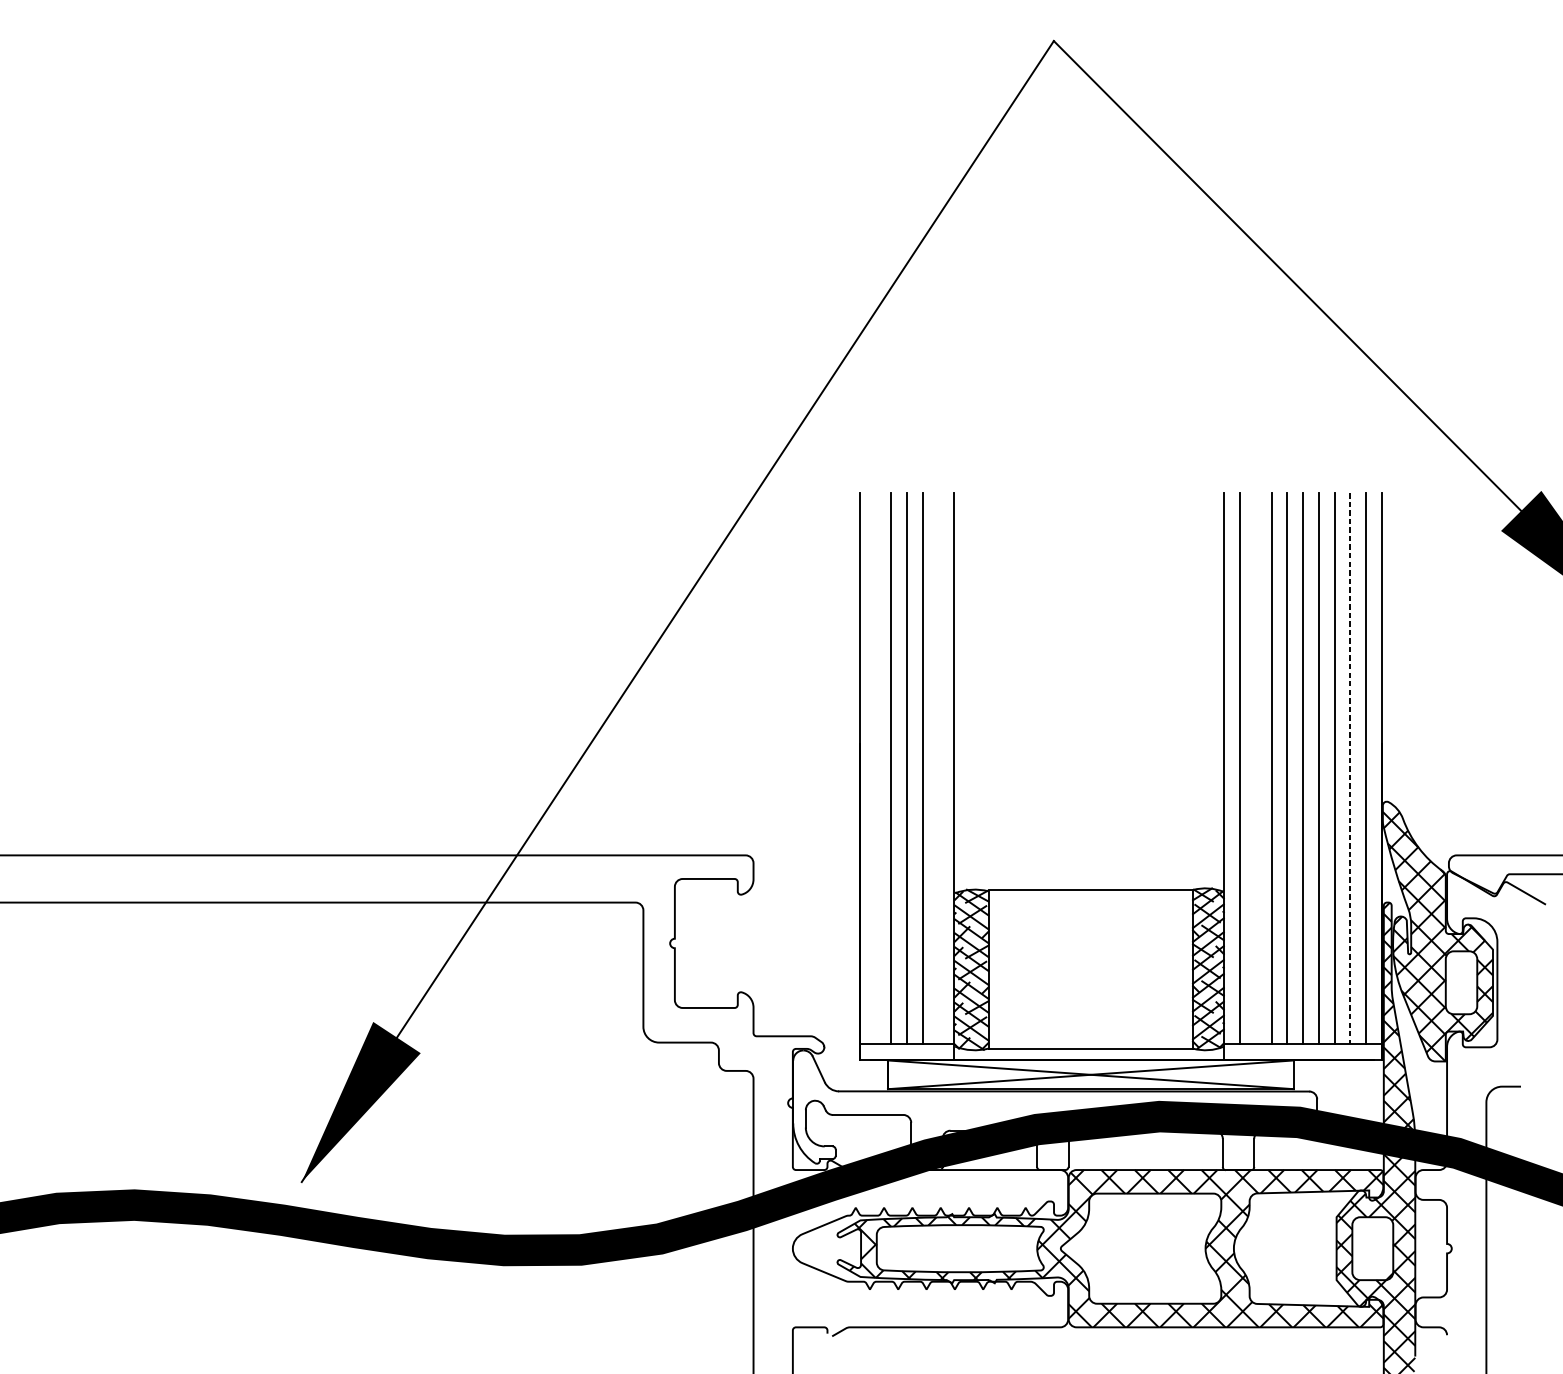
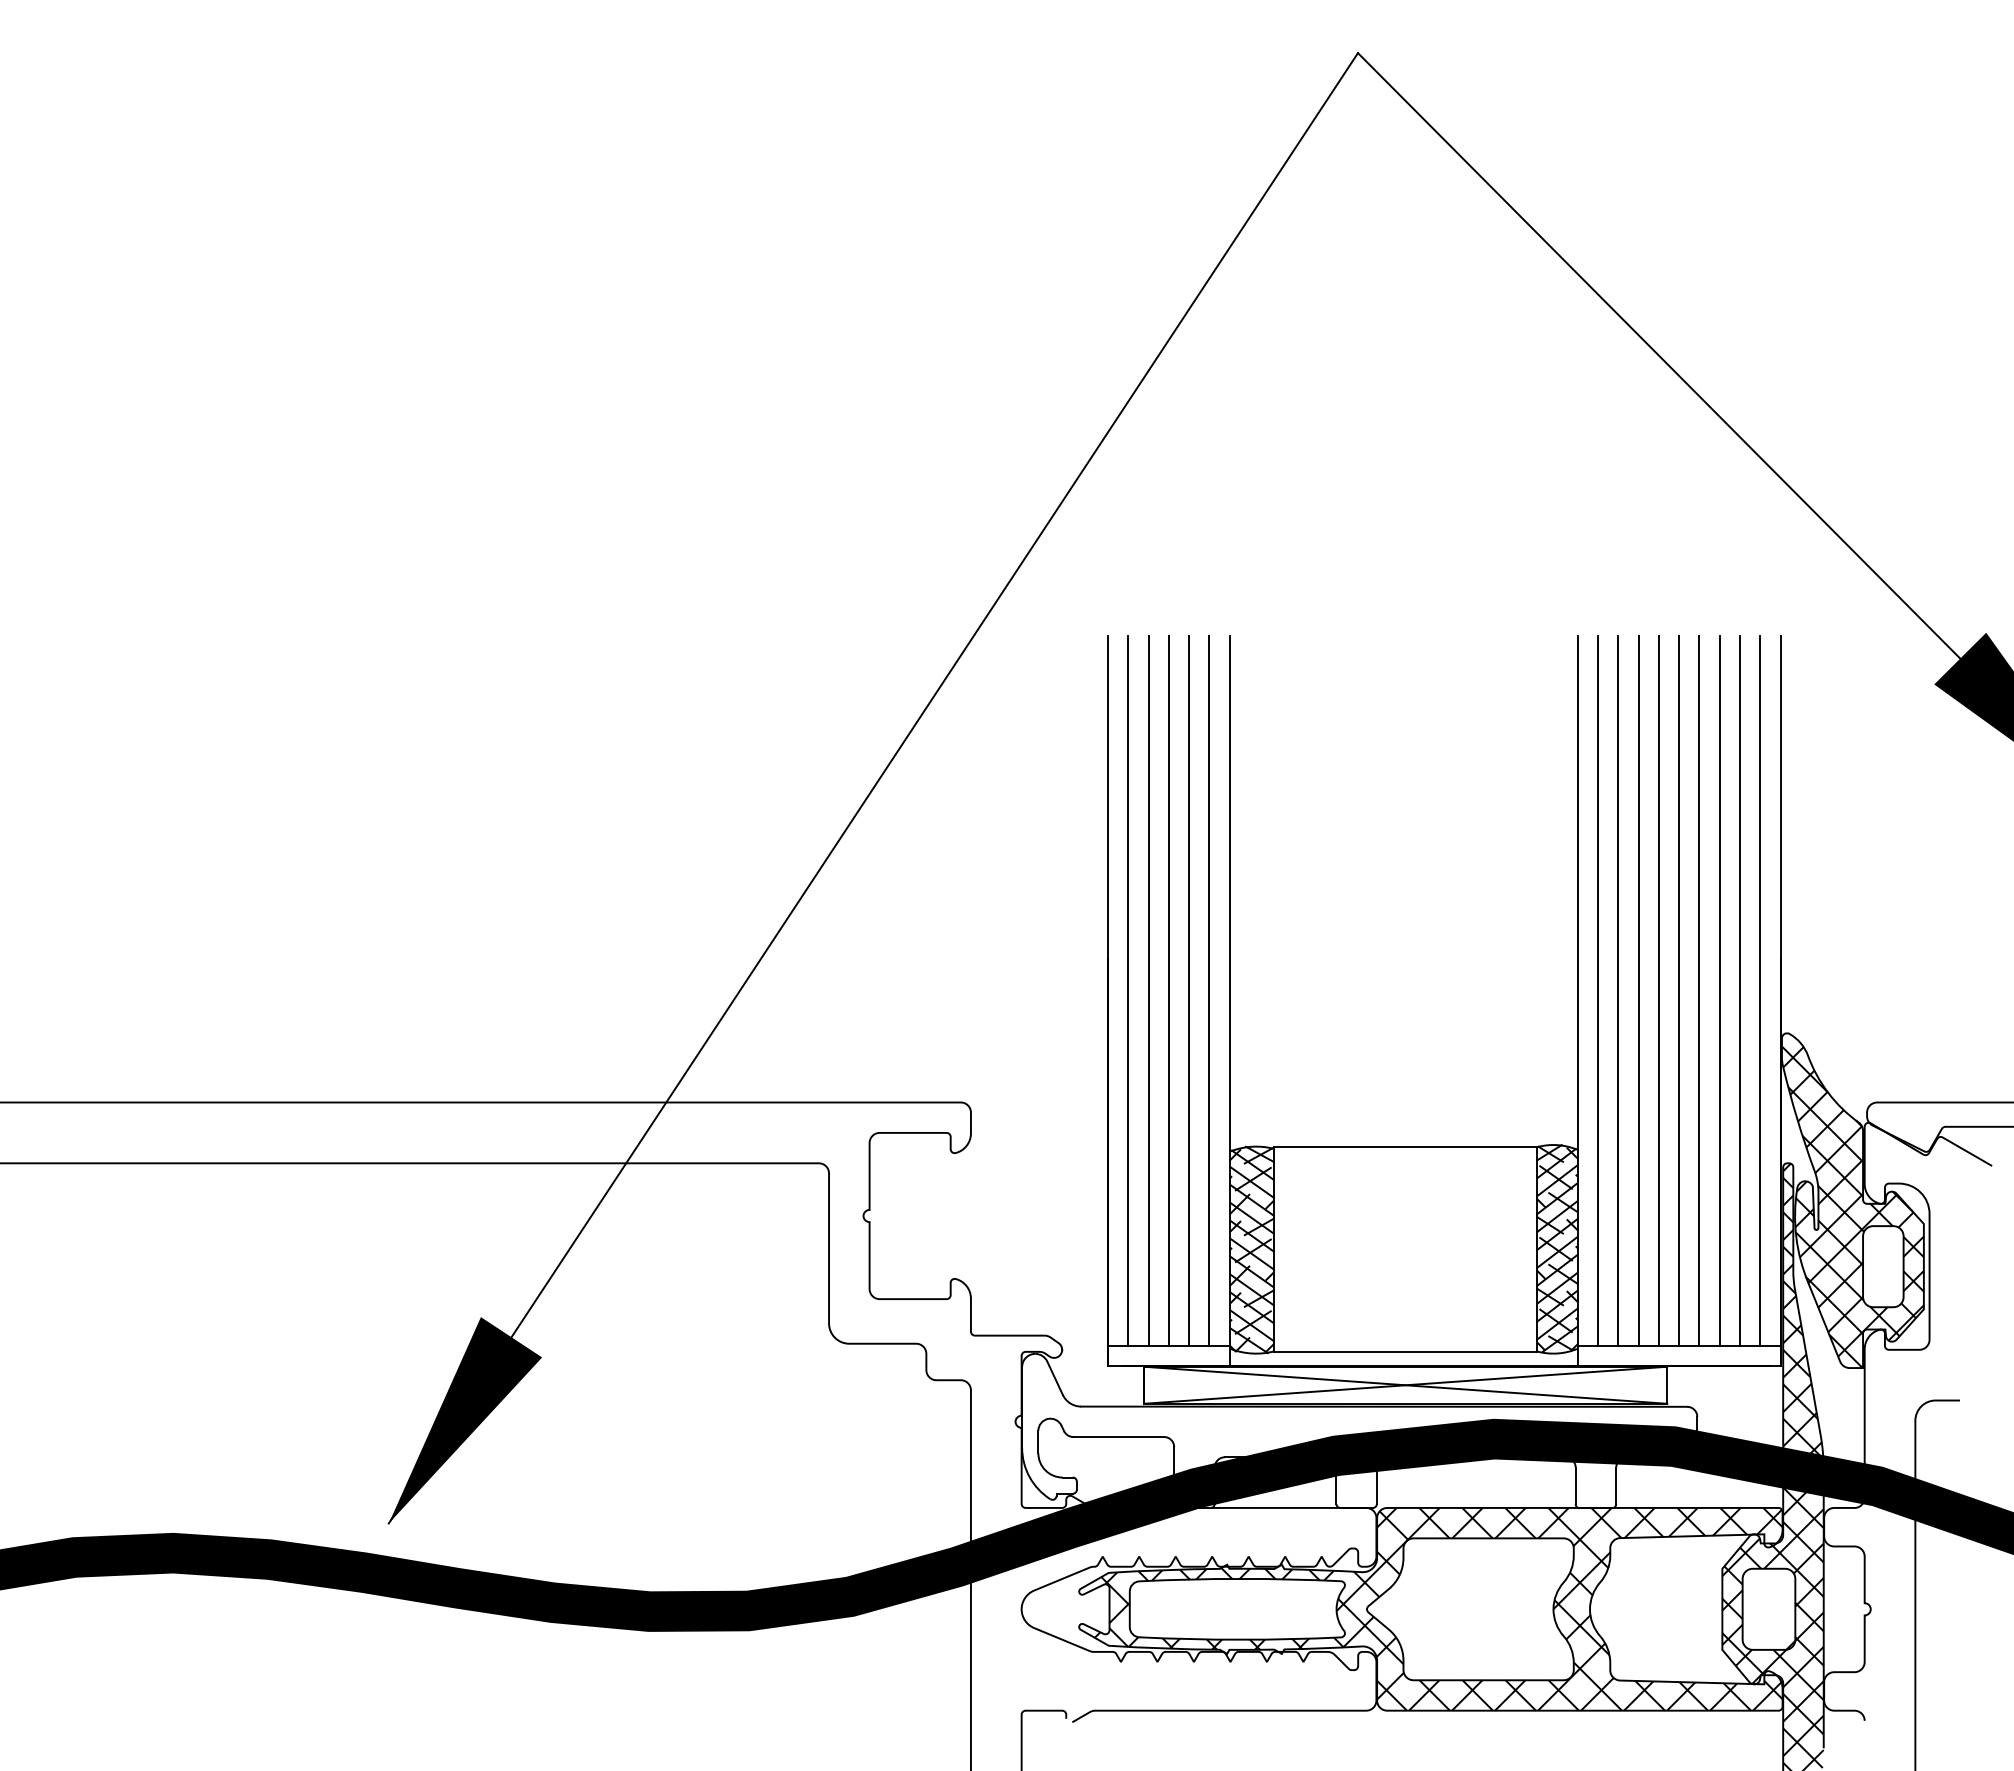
line: (875, 768) -> (1128, 990), added
line: (938, 768) -> (1209, 990), added
line: (1256, 768) -> (1618, 990), added
line: (1350, 769) -> (1740, 991), dashed -> solid

